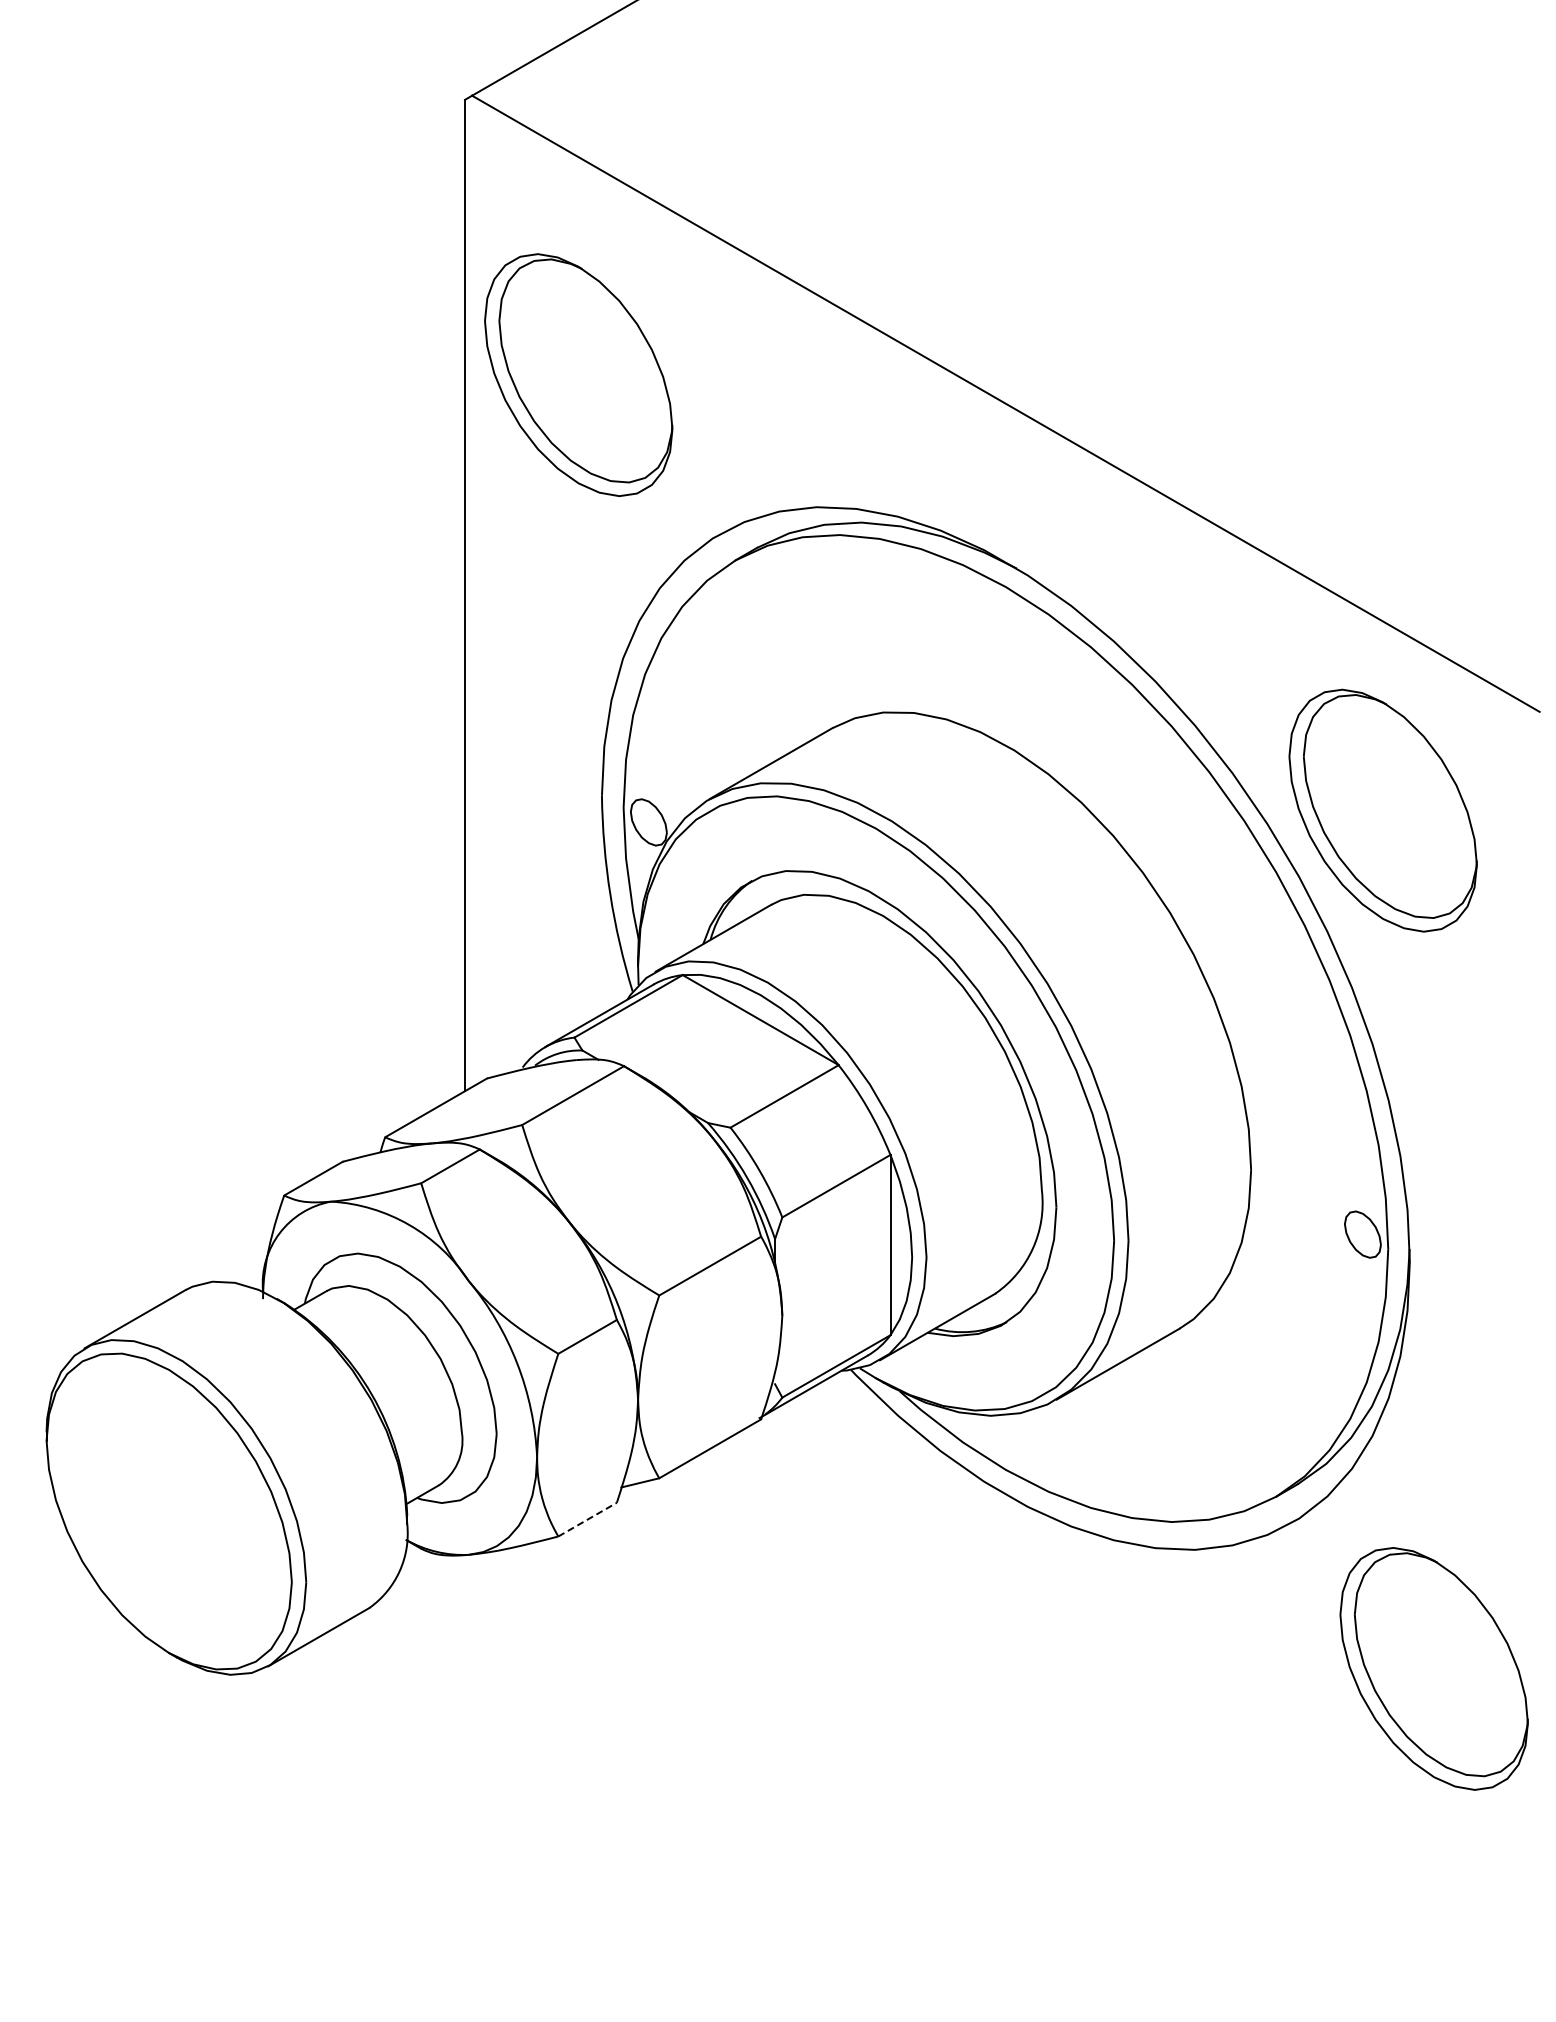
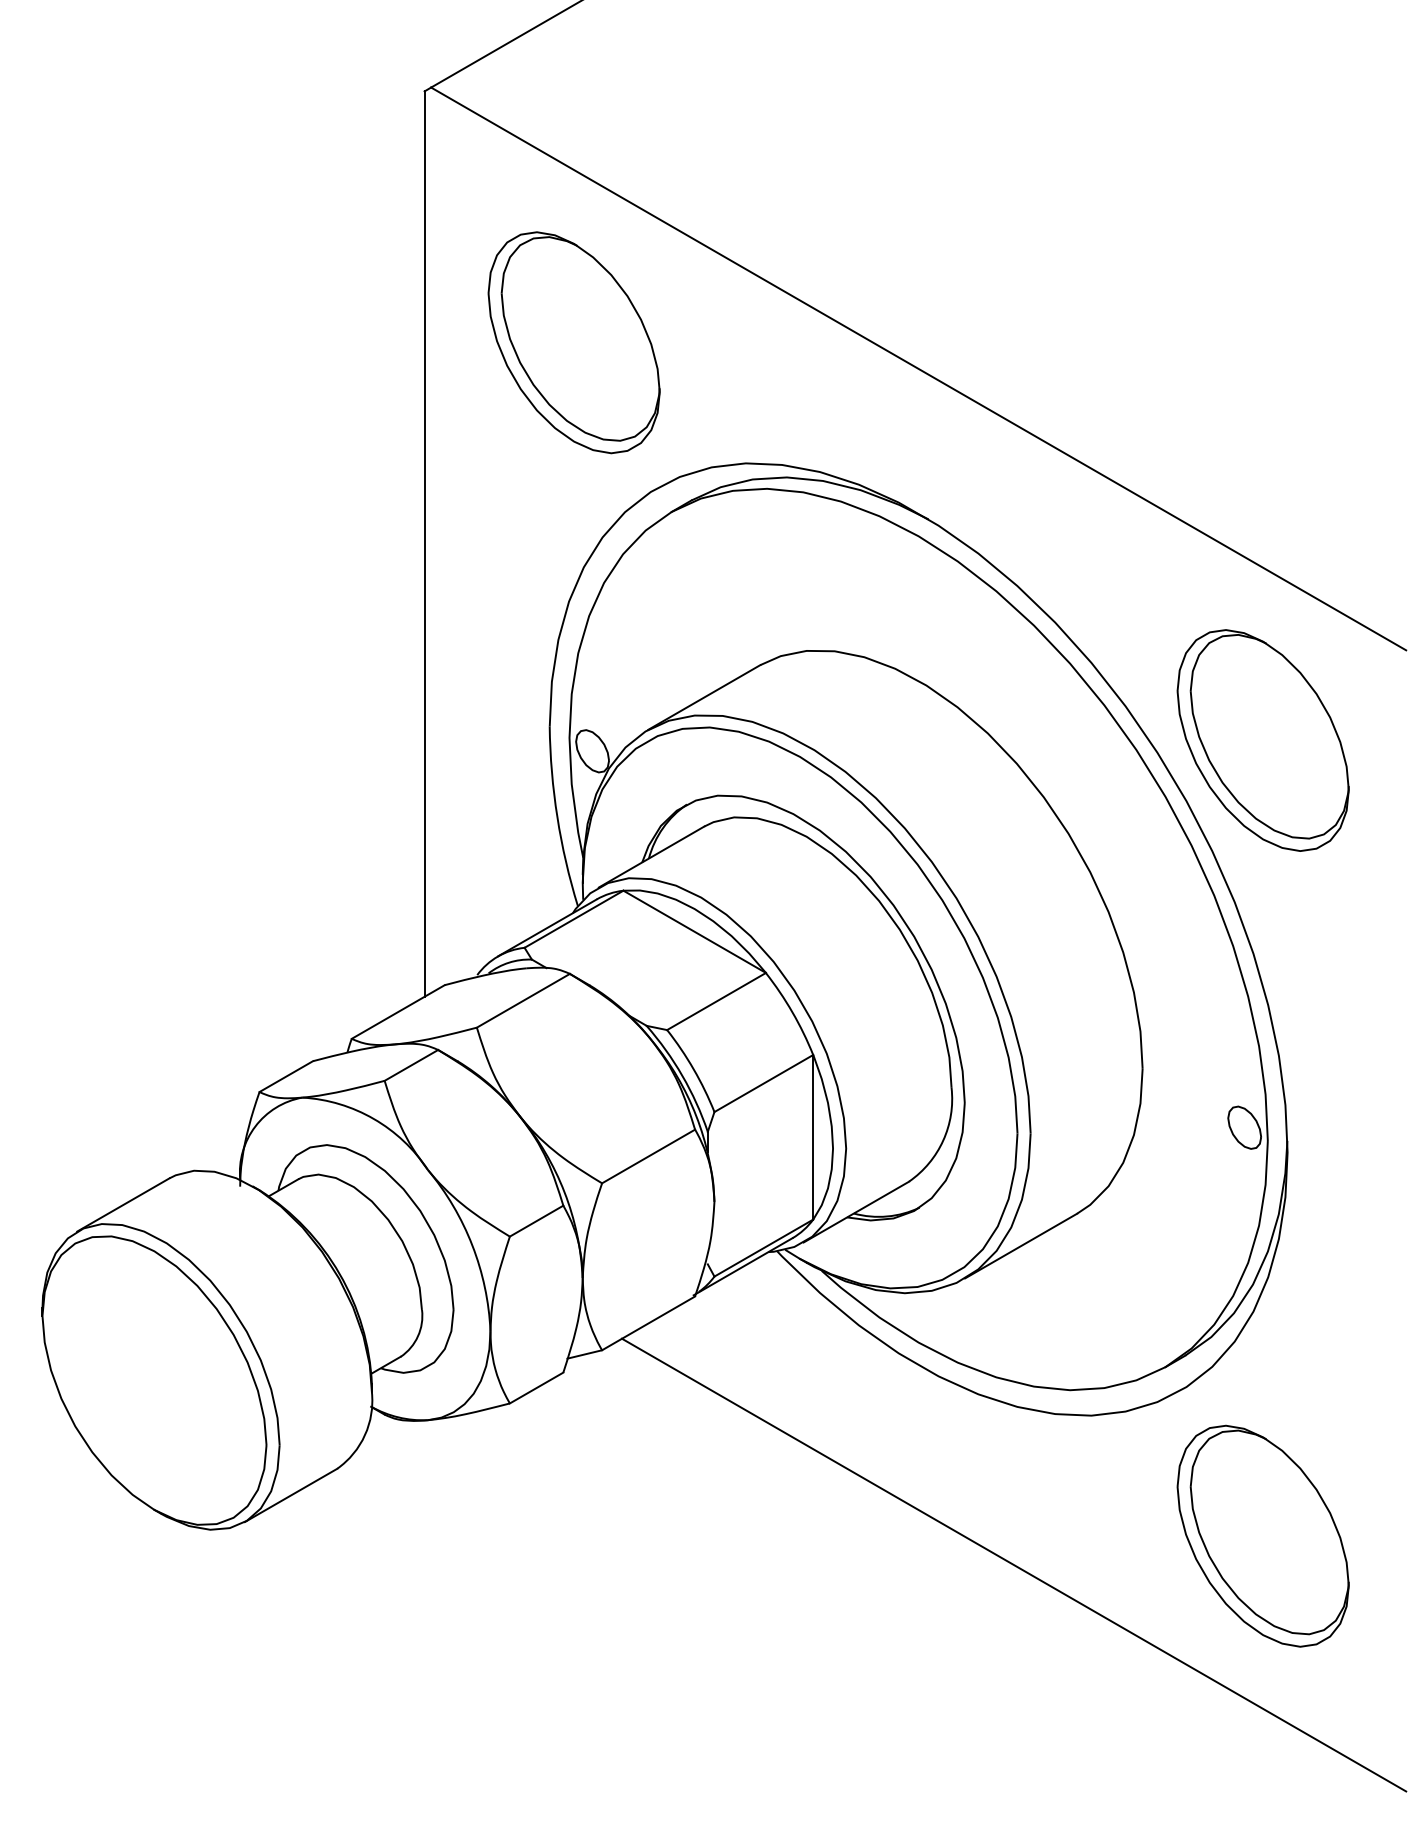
part: (578, 374) -> (573, 342), moved
line: (587, 1519) -> (536, 1387), dashed -> solid
part: (1433, 1668) -> (1262, 1535), moved
line: (1110, 1713) -> (1014, 1565), added

